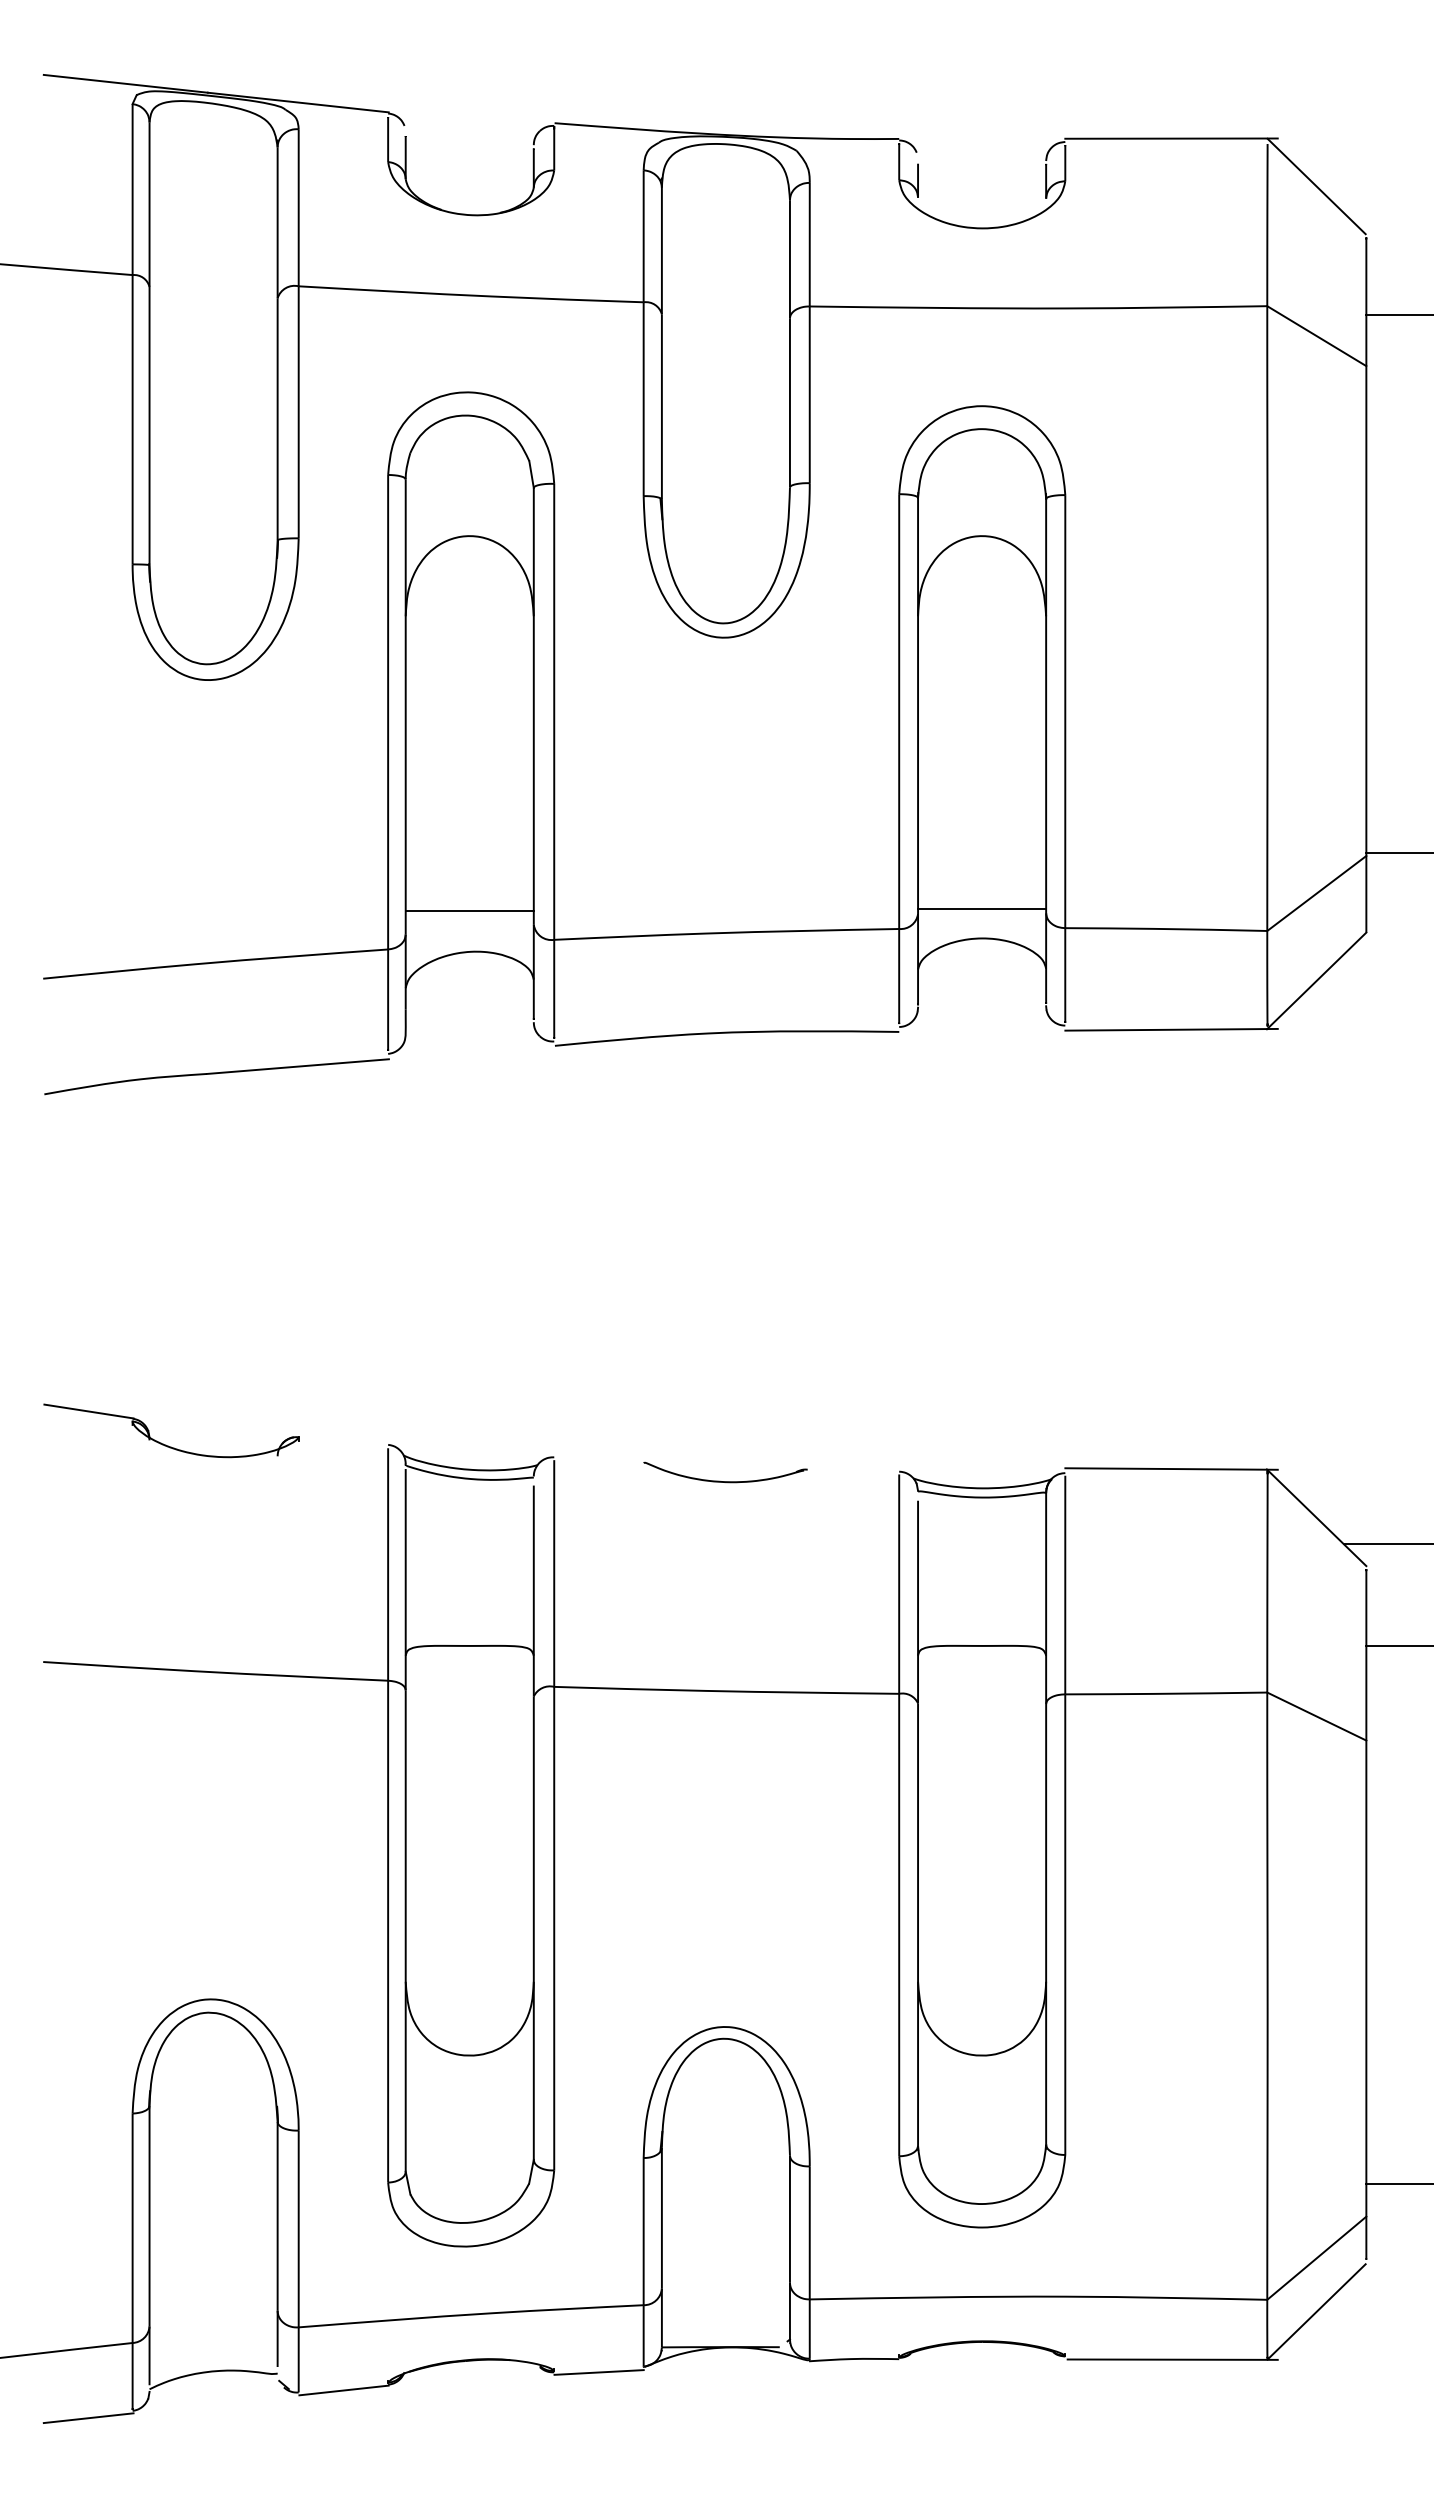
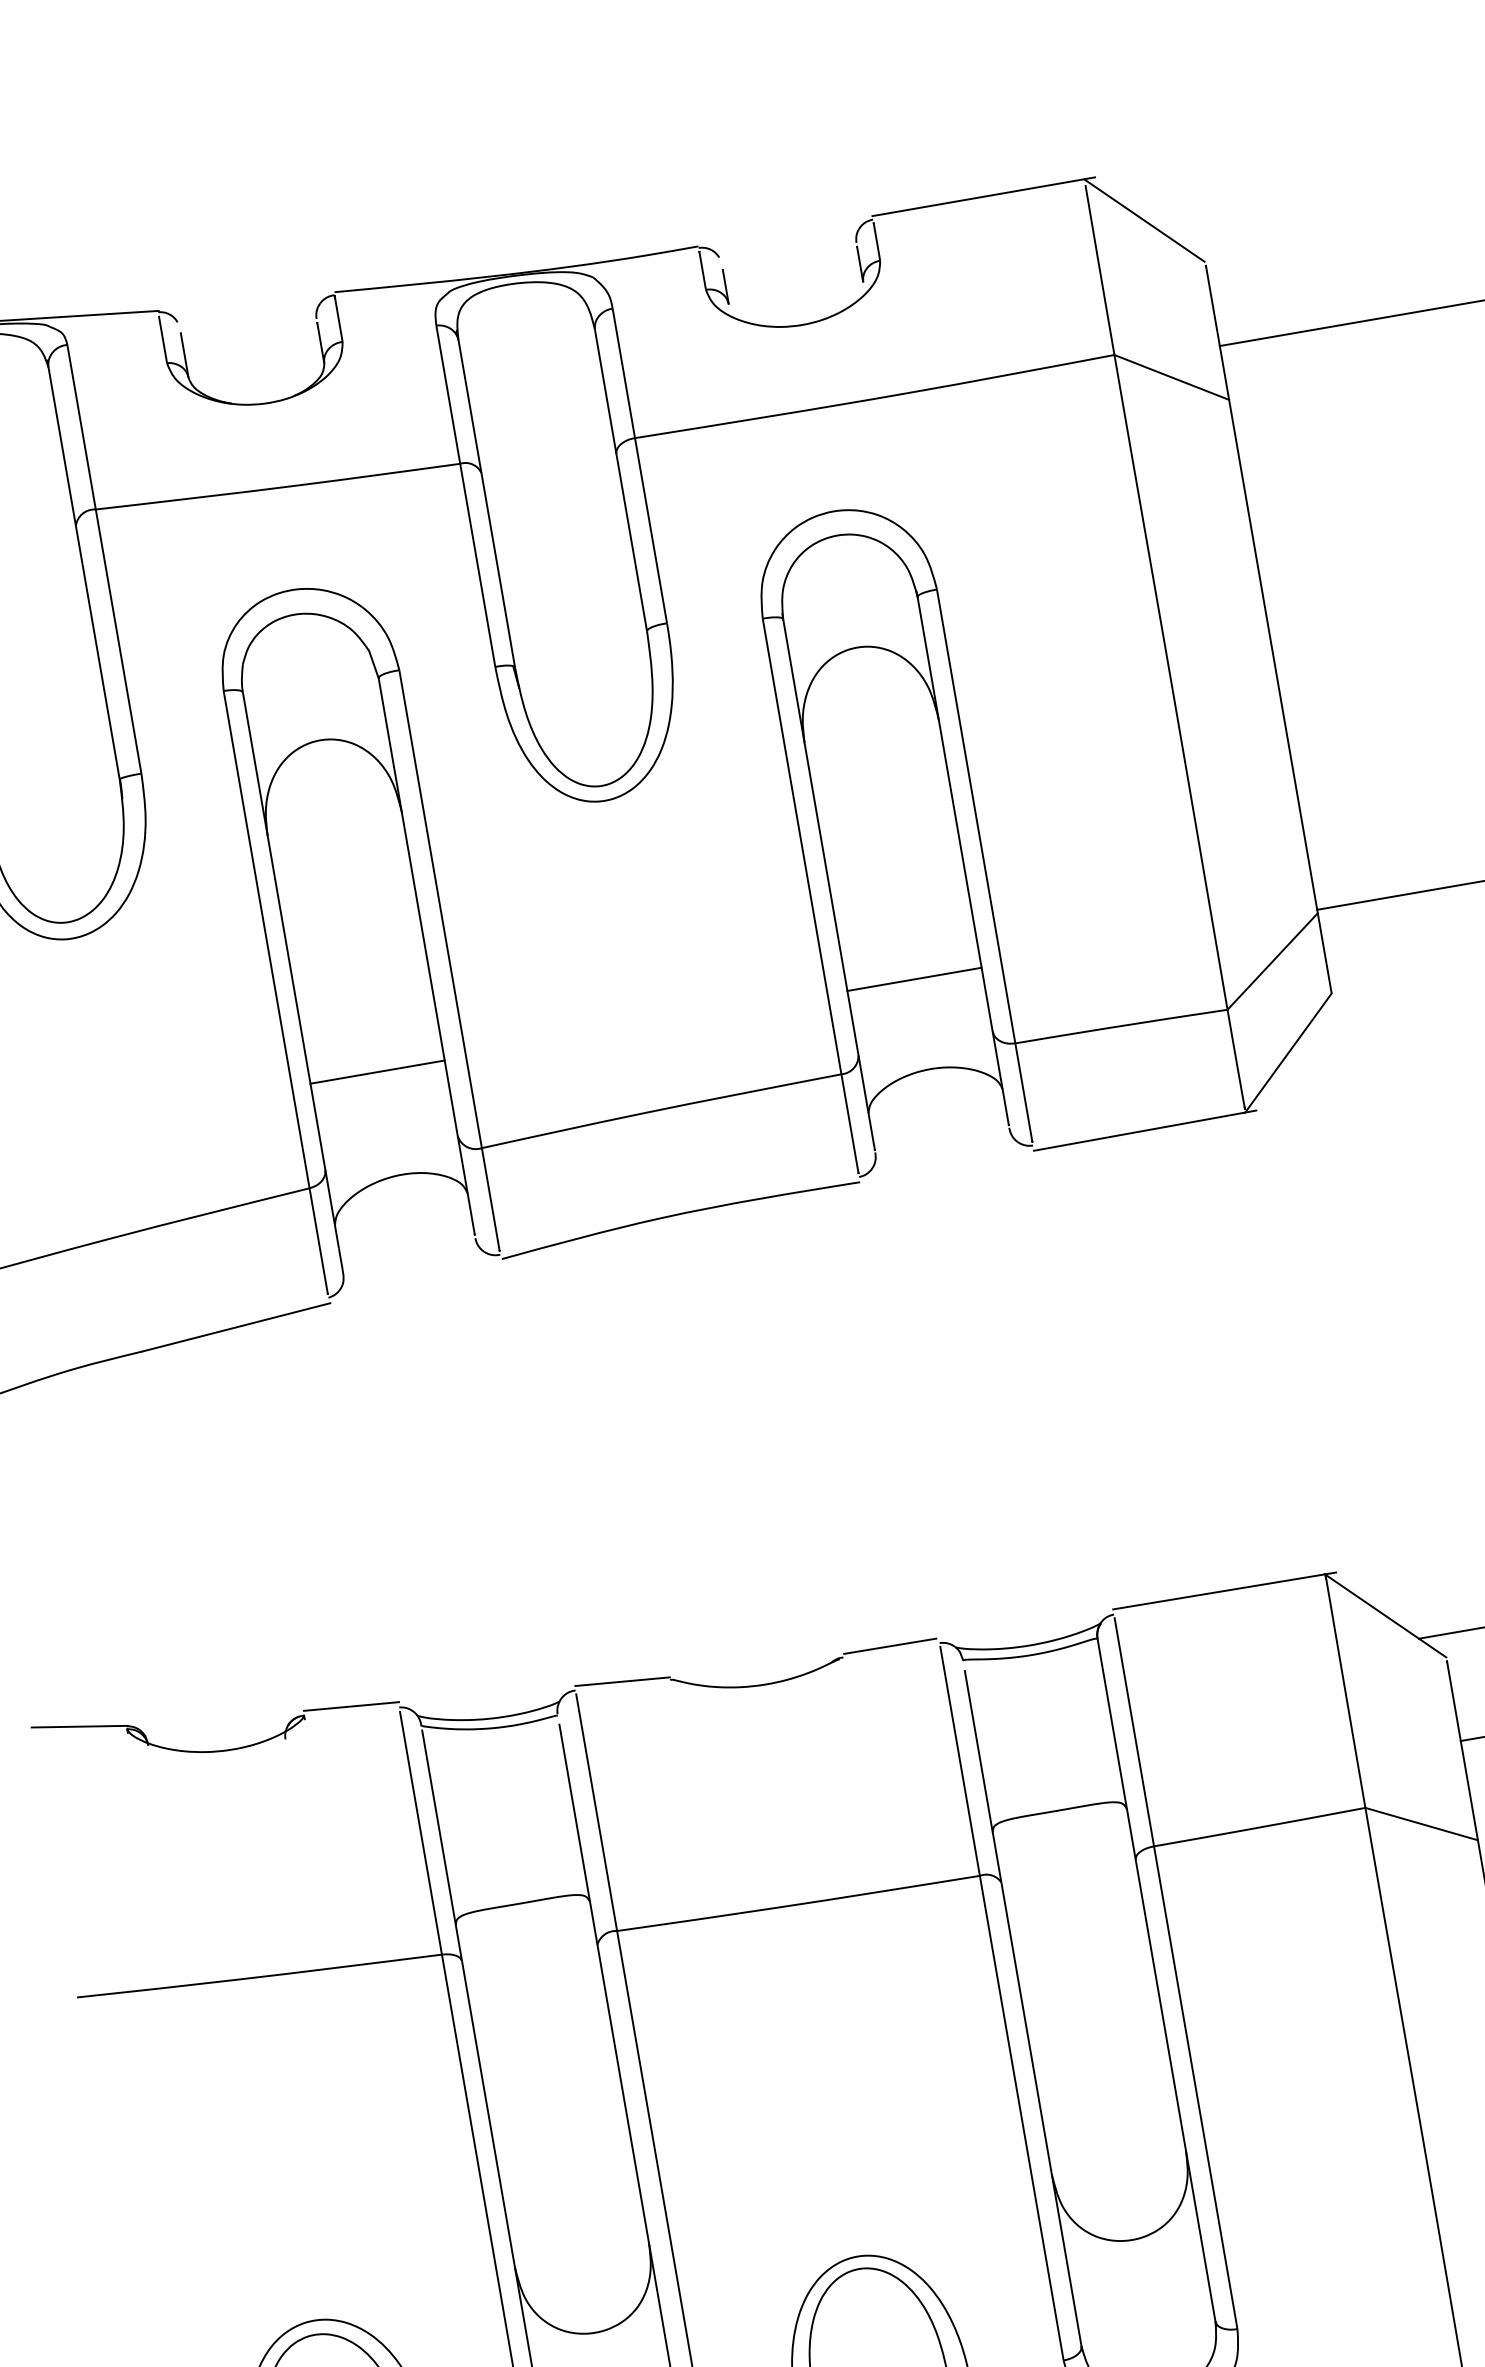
line: (982, 908) -> (914, 979), moved
line: (469, 910) -> (377, 1071), moved
line: (343, 1435) -> (350, 1705), added
line: (598, 1456) -> (621, 1681), added
line: (852, 1466) -> (889, 1646), added

